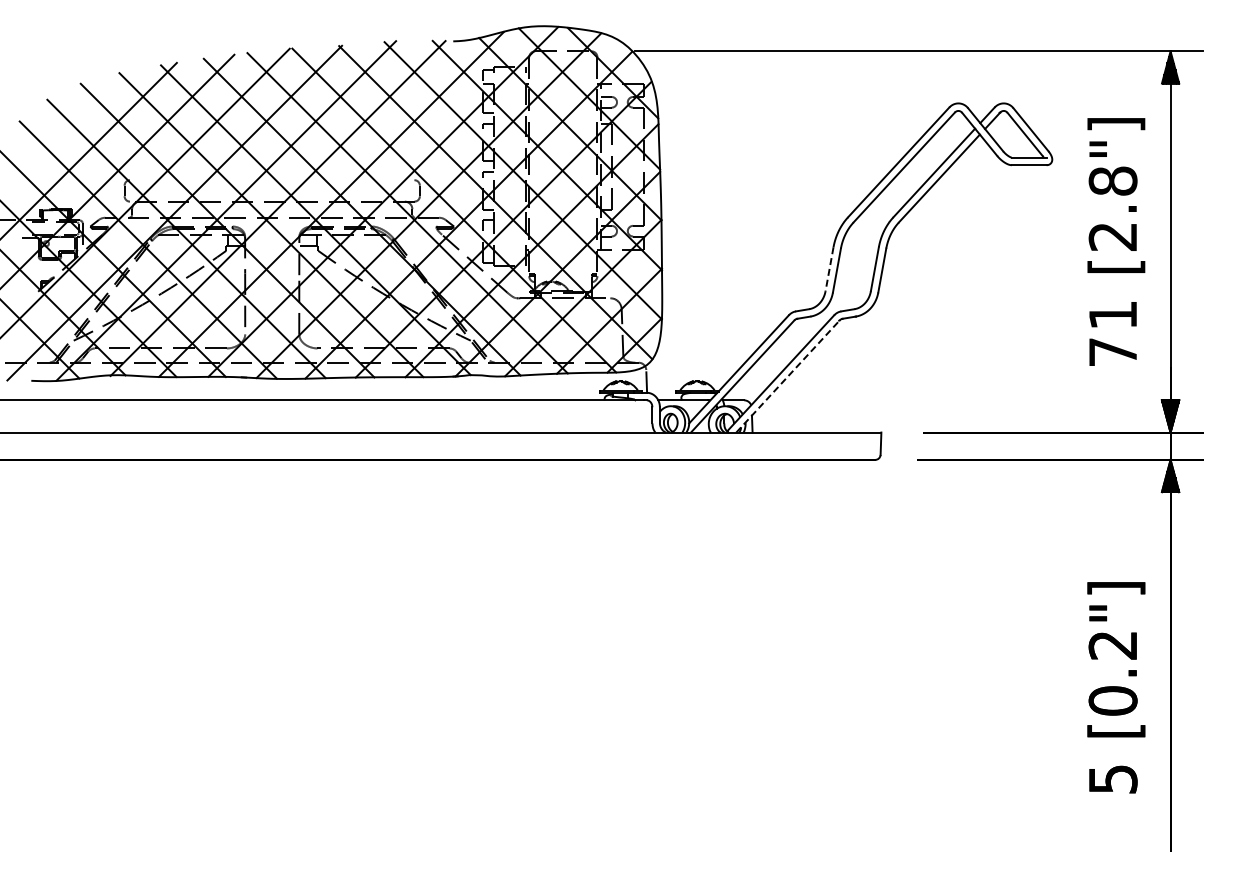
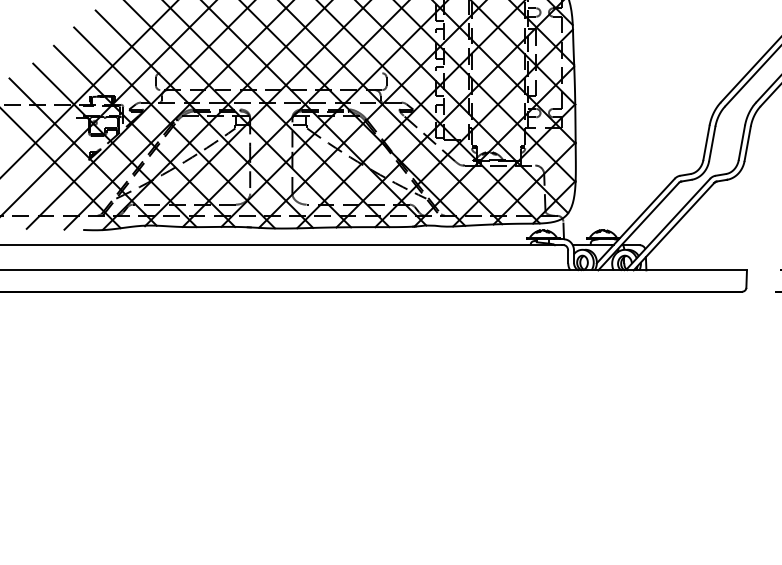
line: (829, 269) -> (706, 143), dashed -> solid
line: (788, 376) -> (674, 226), dashed -> solid

